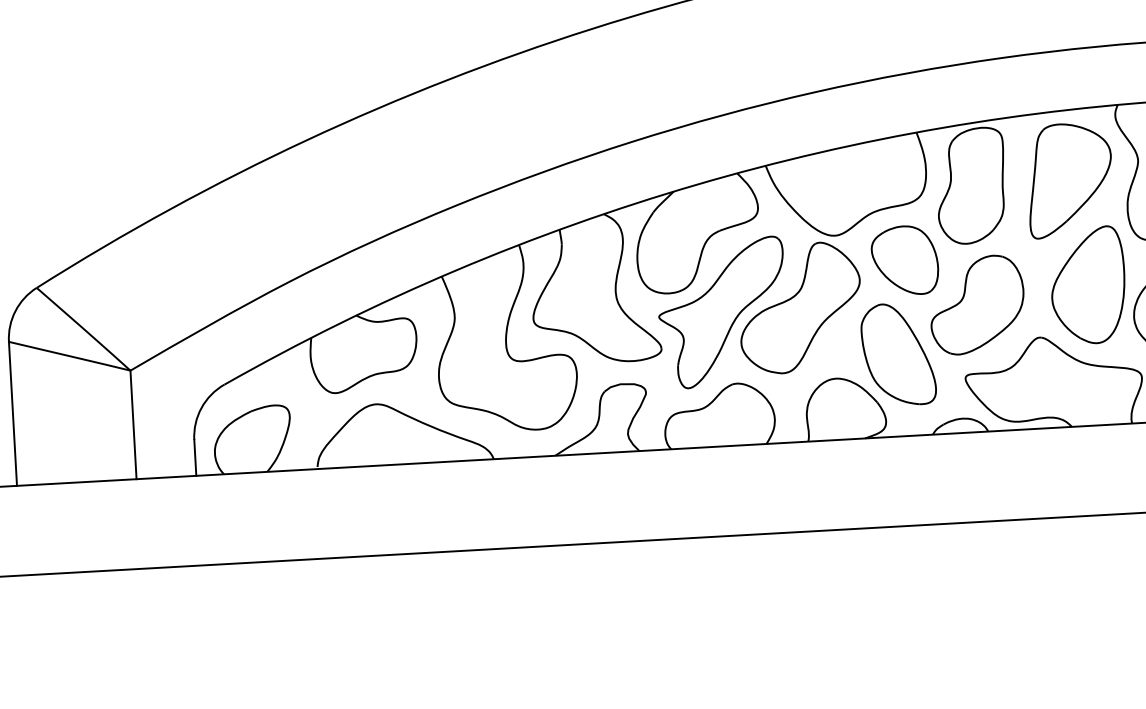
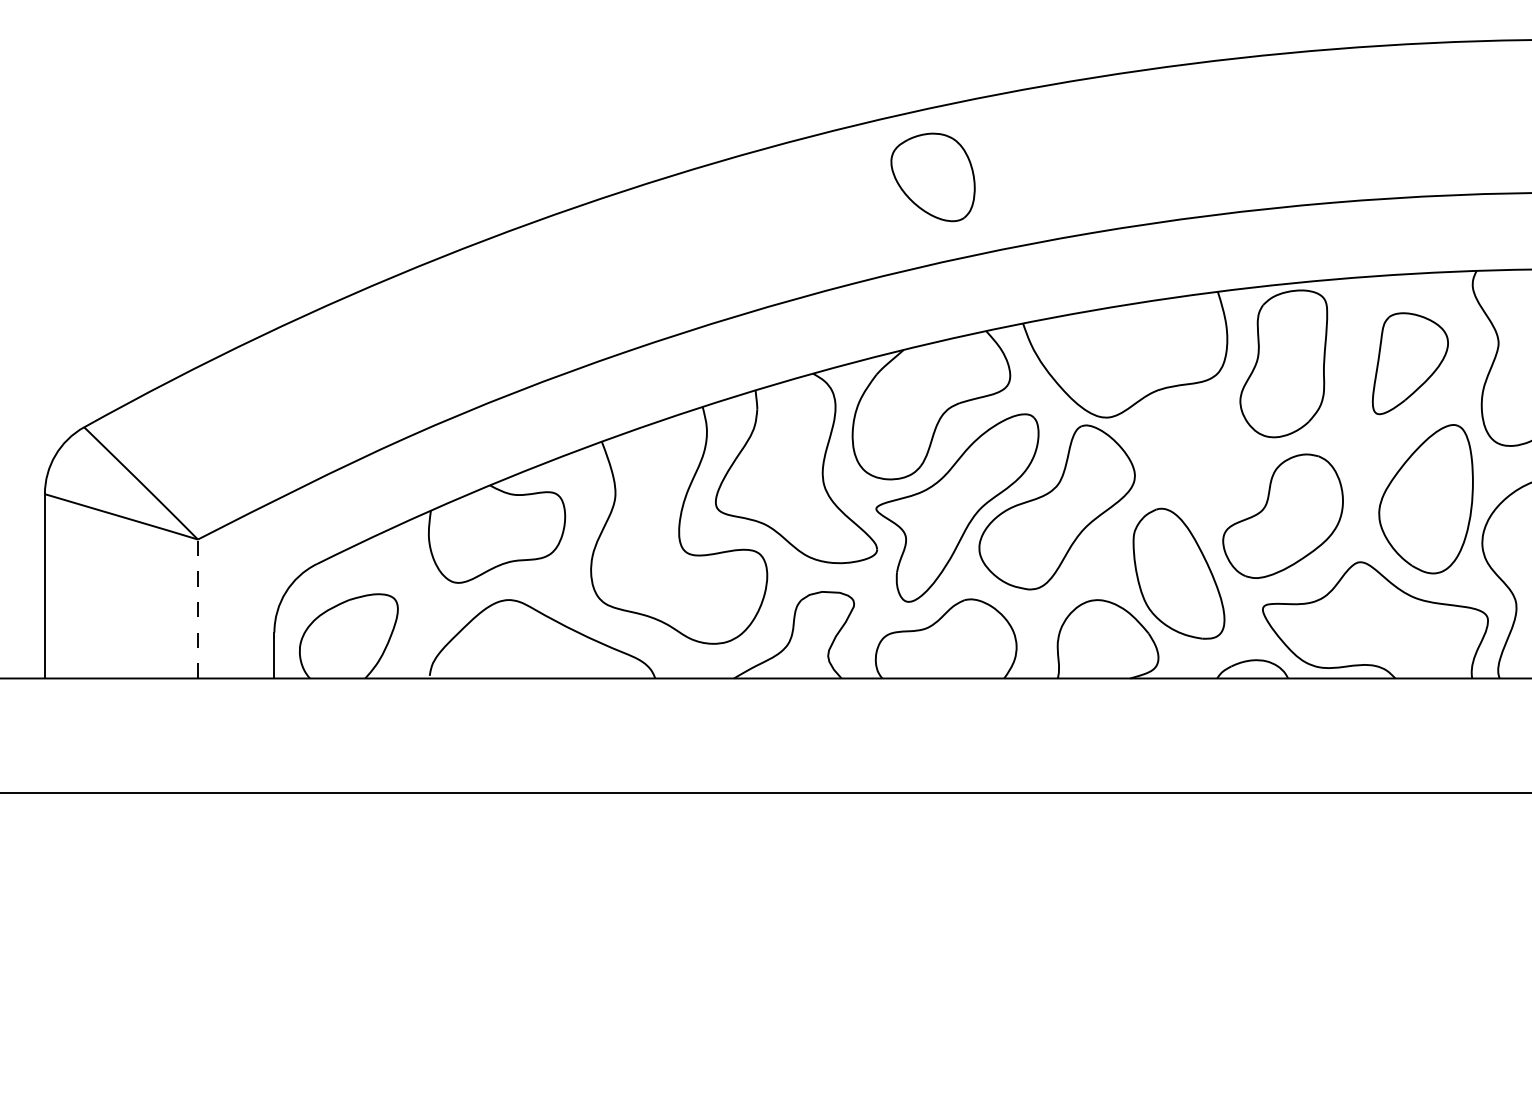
part: (1070, 180) -> (1410, 363), size x0.7
part: (904, 260) -> (932, 177), moved
line: (133, 424) -> (197, 608), solid -> dashed

